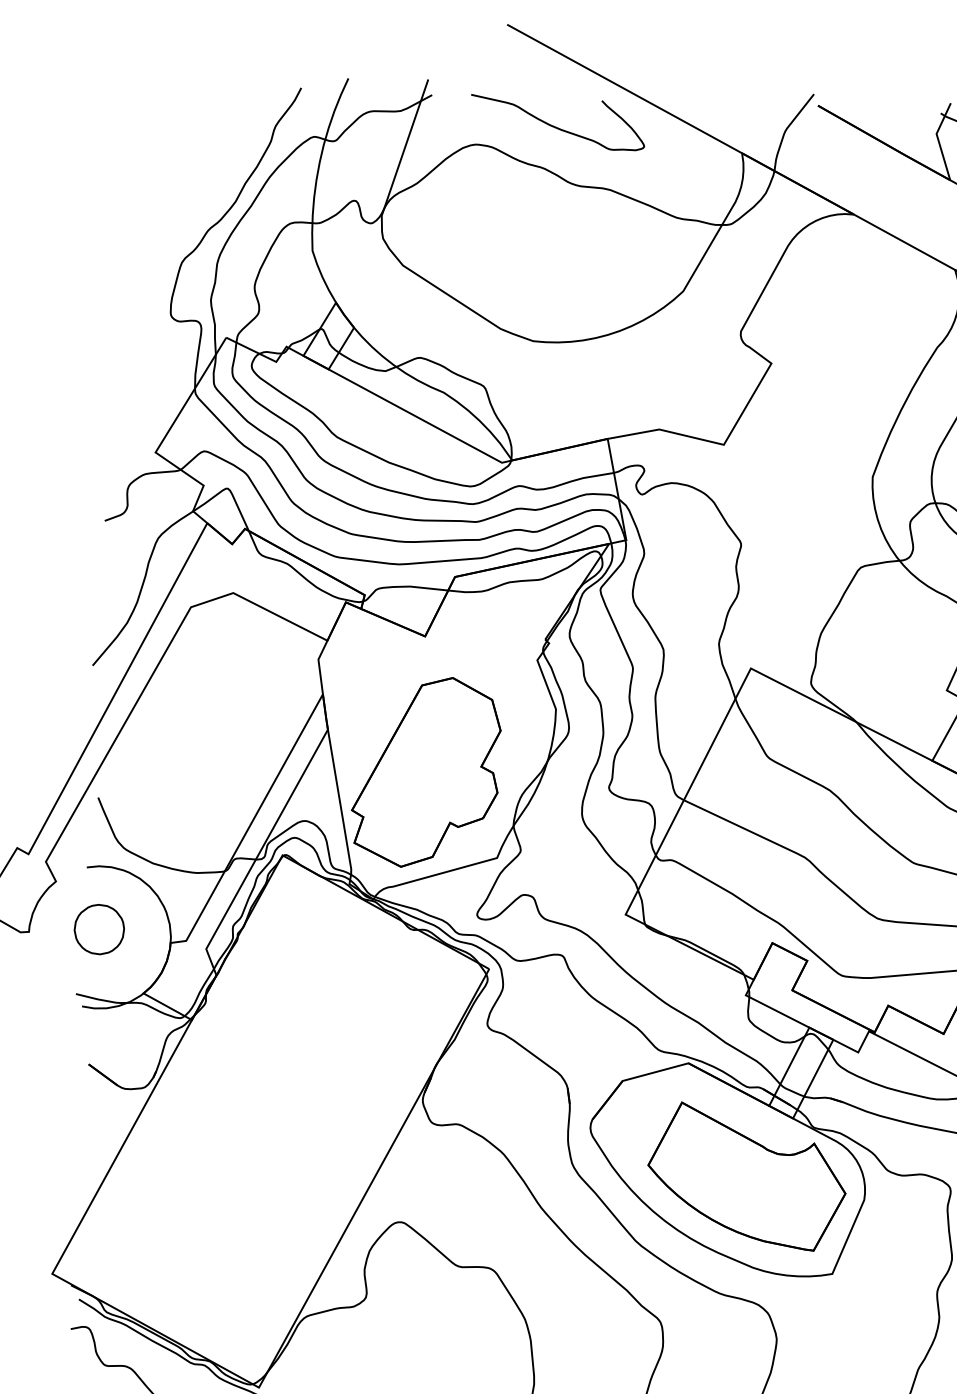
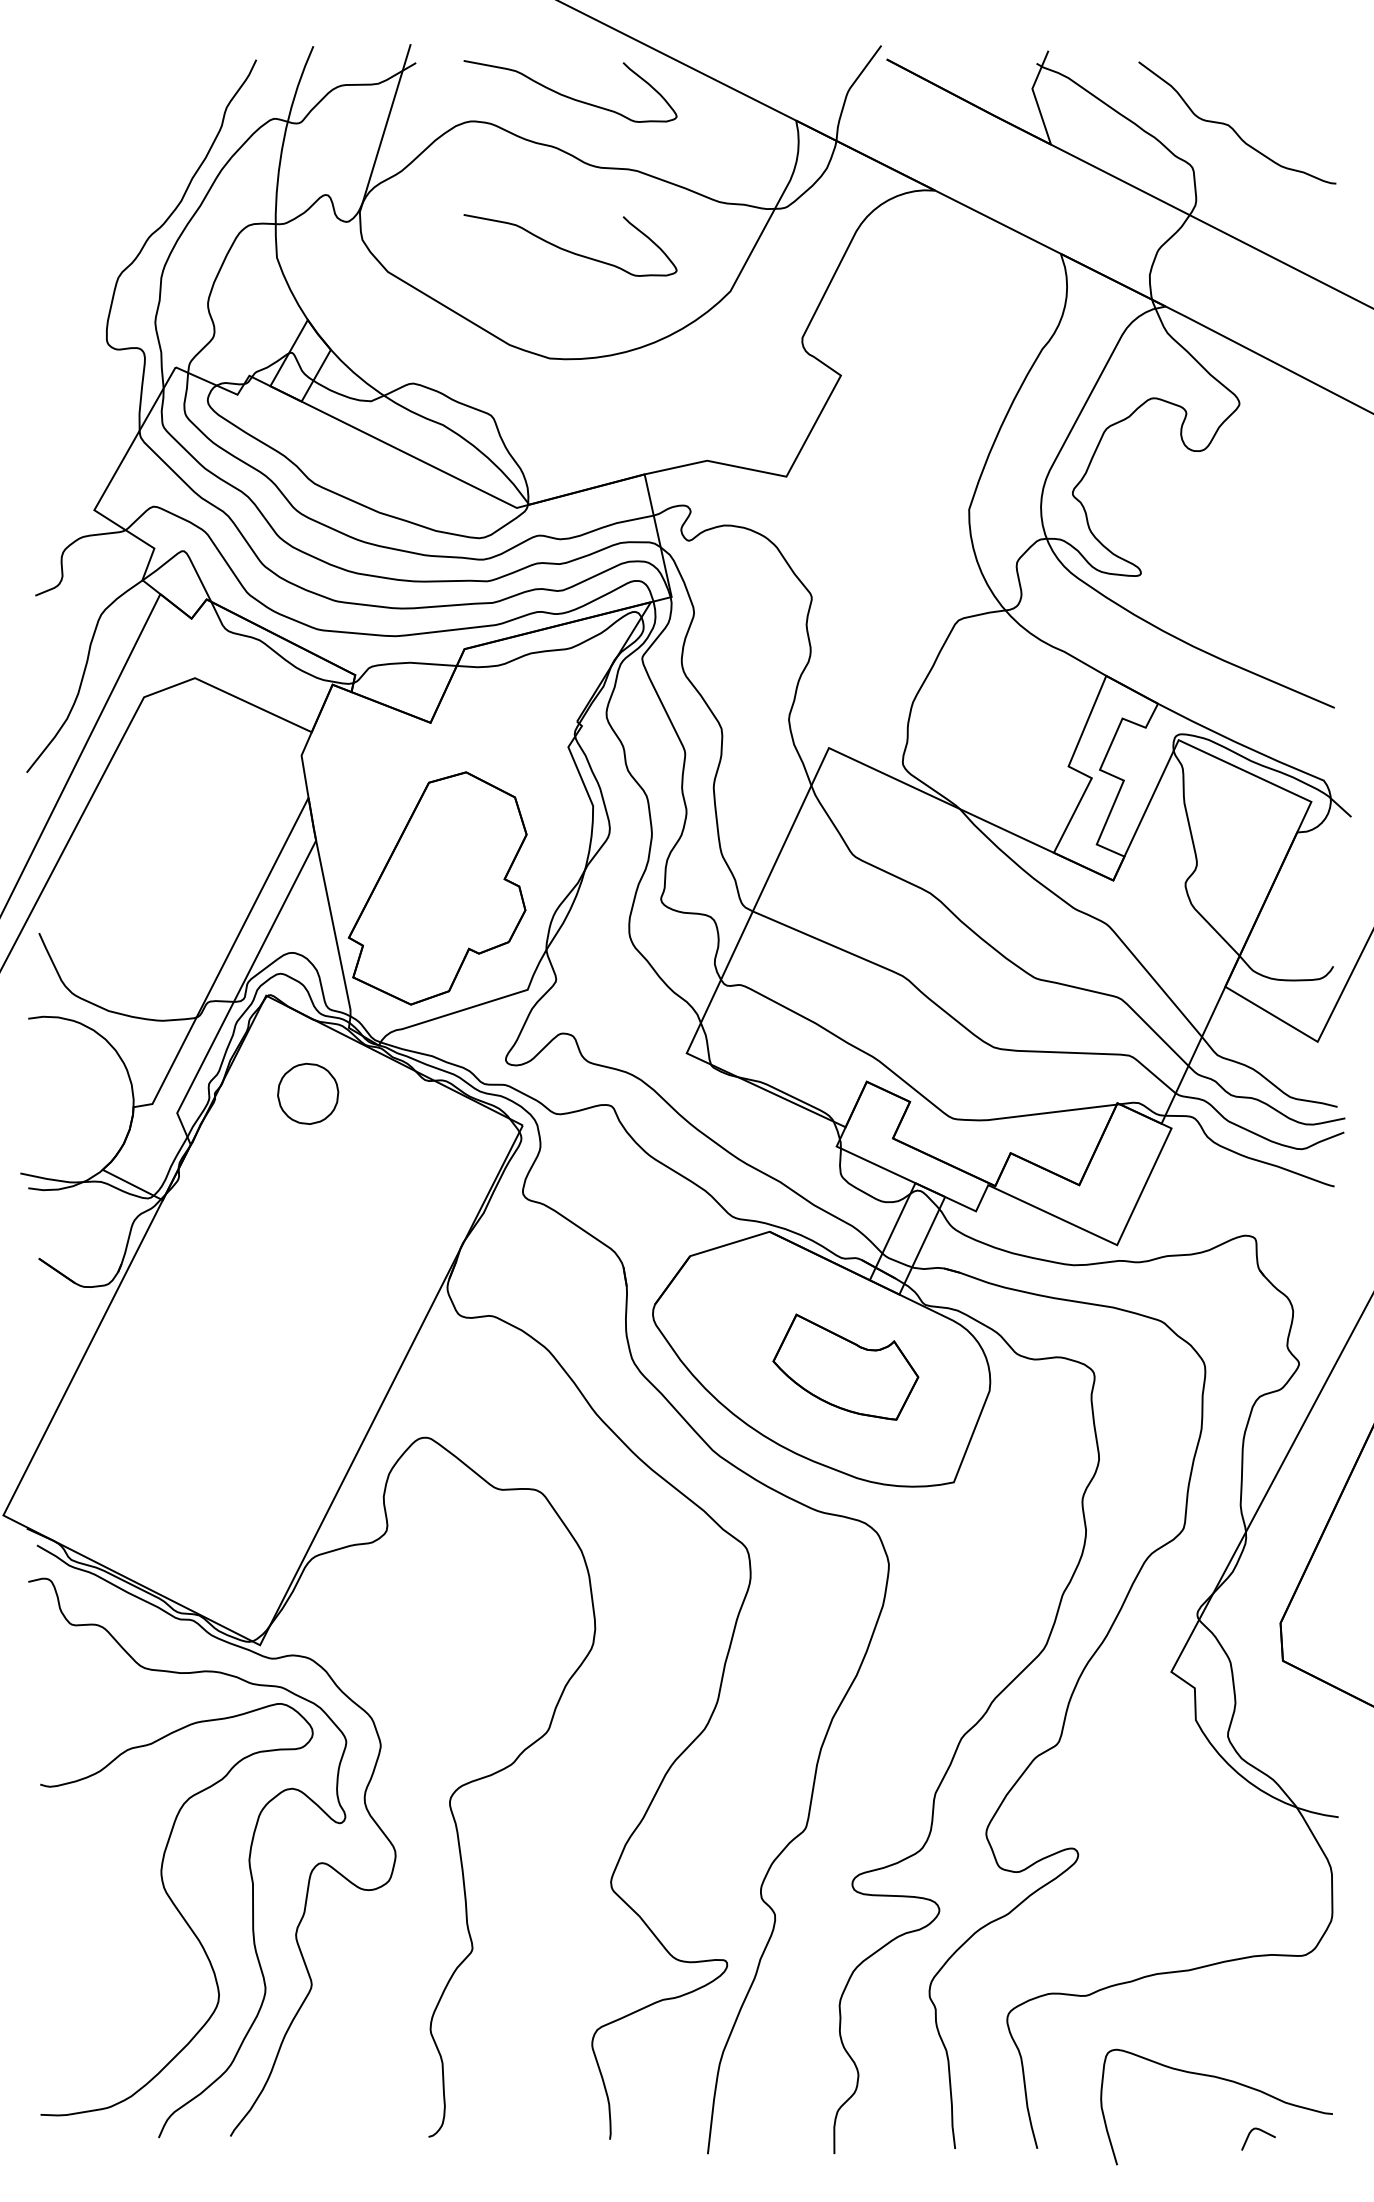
curve: (552, 253) -> (569, 250), added
part: (99, 929) -> (308, 1093), moved
part: (746, 1175) -> (845, 1366), size x0.6

